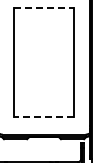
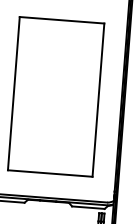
line: (44, 8) -> (63, 20), dashed -> solid
line: (43, 117) -> (49, 173), dashed -> solid

